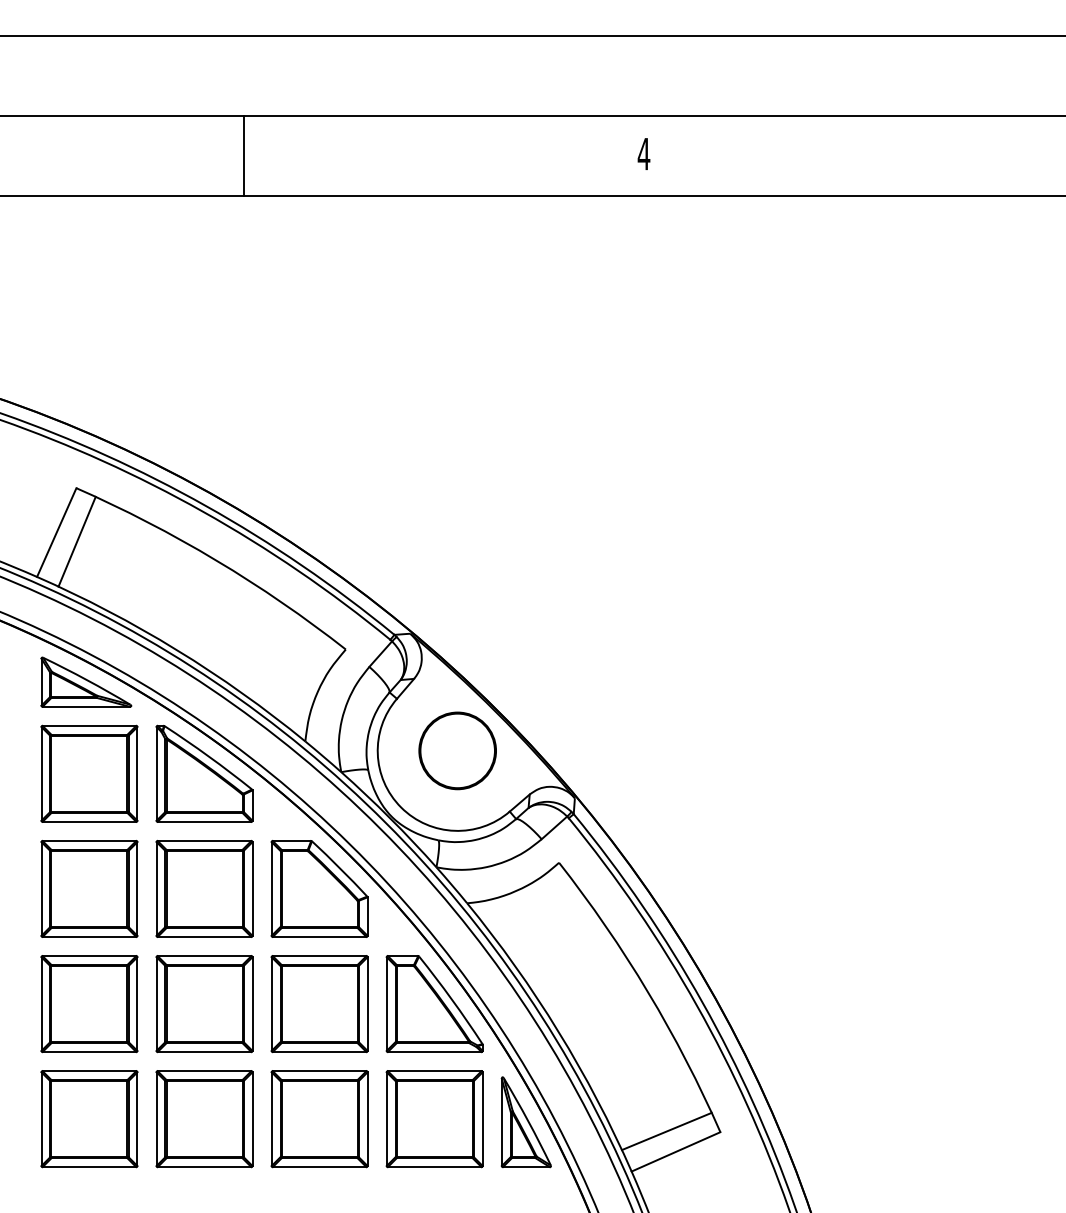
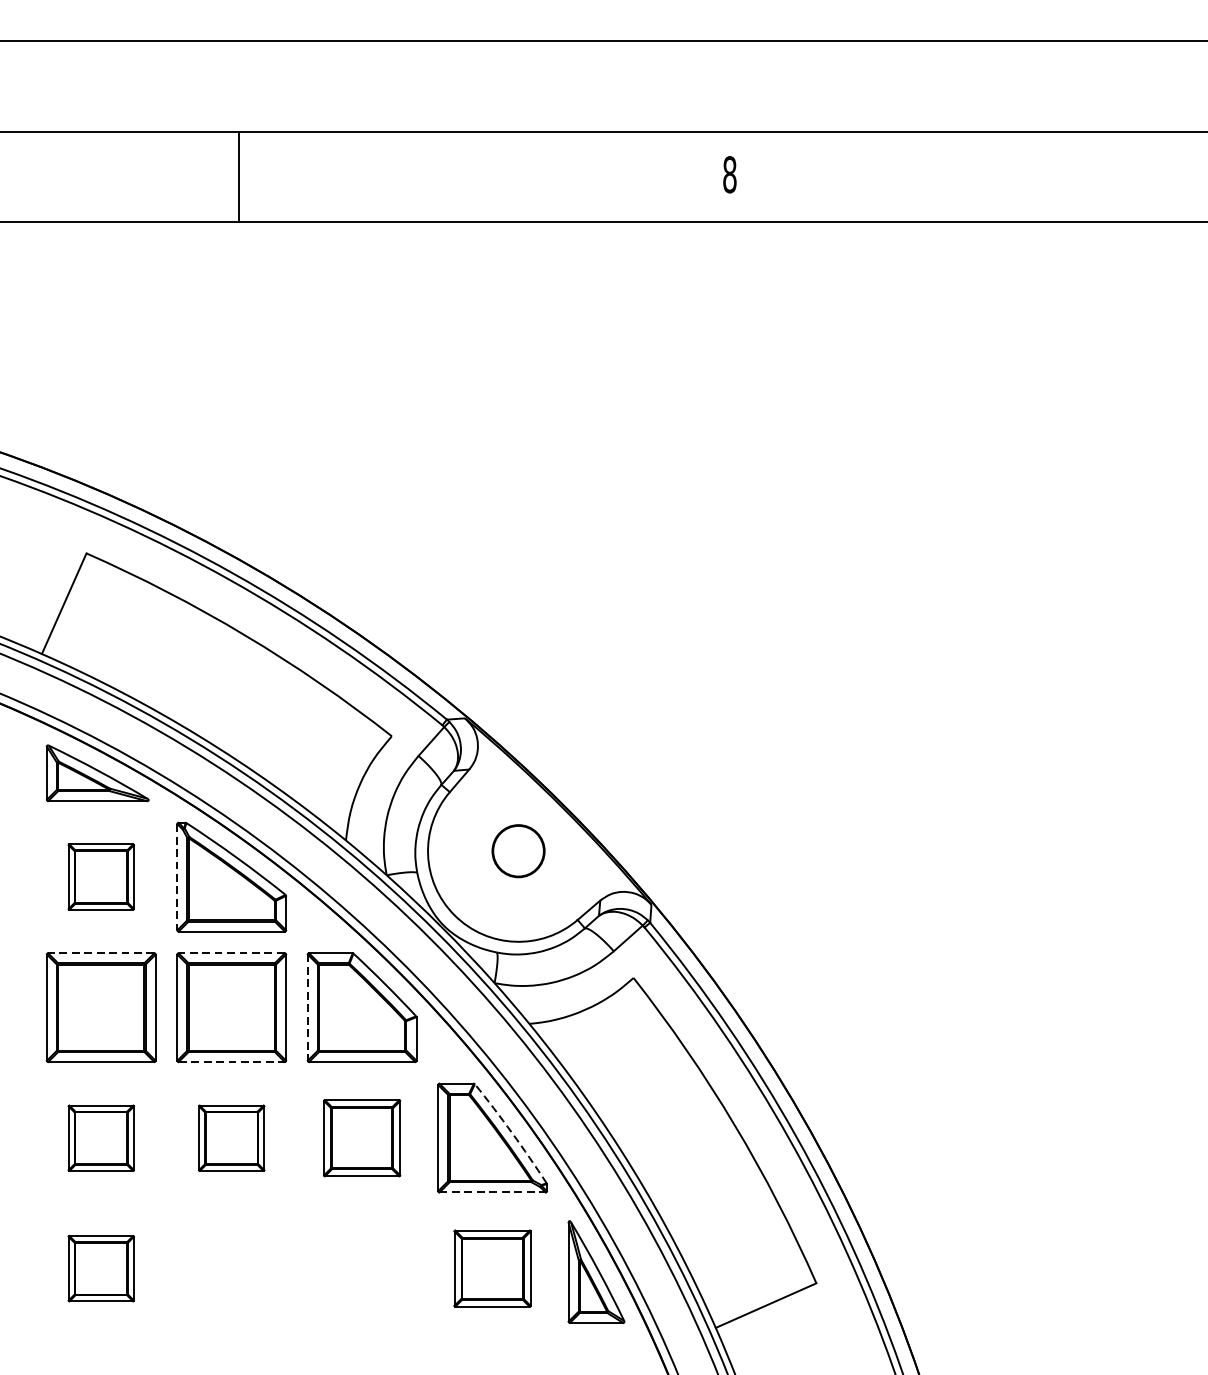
text: (643, 153) -> (729, 174), 4 -> 8
line: (244, 156) -> (239, 177), moved
line: (76, 541) -> (86, 613), removed
part: (457, 750) -> (518, 850), size x0.6
part: (89, 773) -> (101, 876), size x0.6
line: (156, 773) -> (177, 876), solid -> dashed
line: (89, 841) -> (101, 953), solid -> dashed
line: (204, 841) -> (231, 953), solid -> dashed
line: (271, 888) -> (307, 1007), solid -> dashed
line: (204, 936) -> (231, 1061), solid -> dashed
arc: (451, 999) -> (511, 1132), solid -> dashed
part: (89, 1004) -> (101, 1138), size x0.6
part: (204, 1004) -> (231, 1138), size x0.6
part: (319, 1004) -> (362, 1138), size x0.7
line: (434, 1052) -> (492, 1192), solid -> dashed
part: (89, 1119) -> (101, 1268), size x0.6
part: (204, 1119) -> (231, 1268), removed
part: (319, 1119) -> (362, 1268), removed
part: (434, 1119) -> (492, 1268), size x0.7
line: (666, 1131) -> (755, 1282), removed

